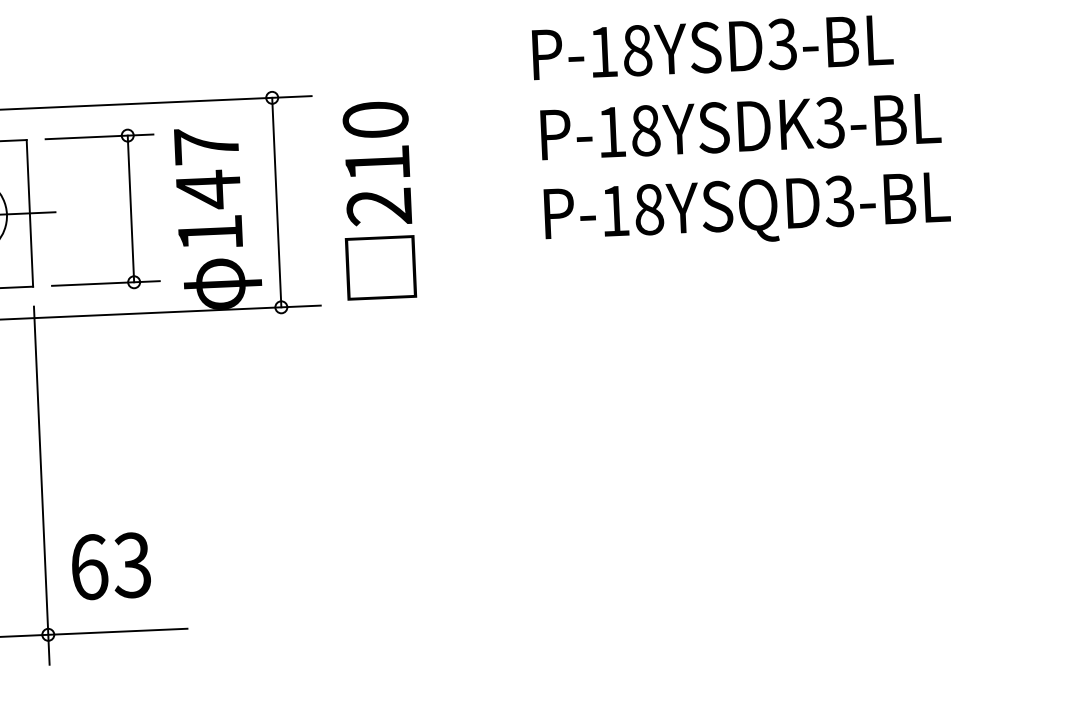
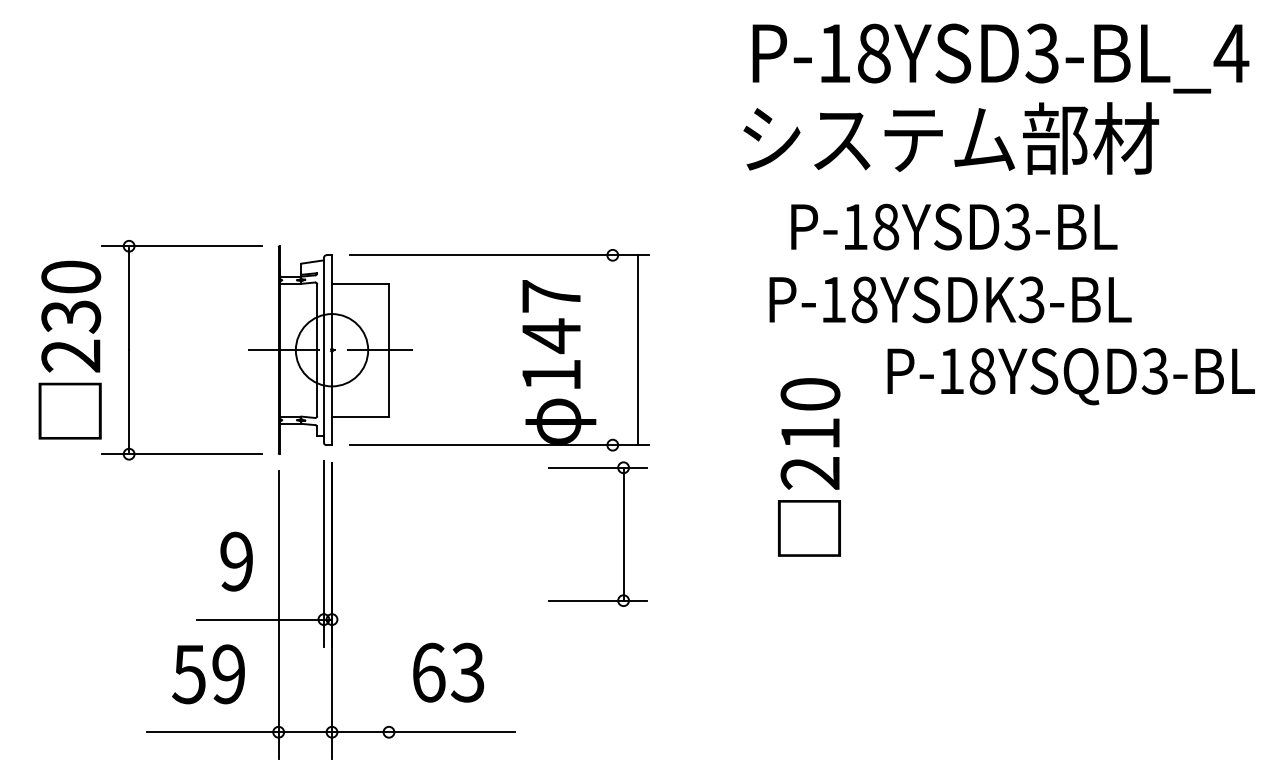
text: (712, 46) -> (954, 226), moved
text: (740, 126) -> (950, 299), moved
text: (378, 200) -> (809, 467), moved
line: (276, 202) -> (637, 350), moved
part: (130, 208) -> (623, 533), moved
text: (746, 211) -> (1070, 376), moved
line: (41, 485) -> (388, 596), removed

